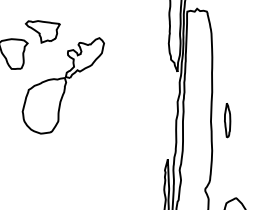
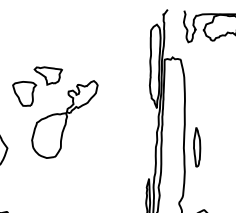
part: (227, 120) -> (197, 147), size x1.43

